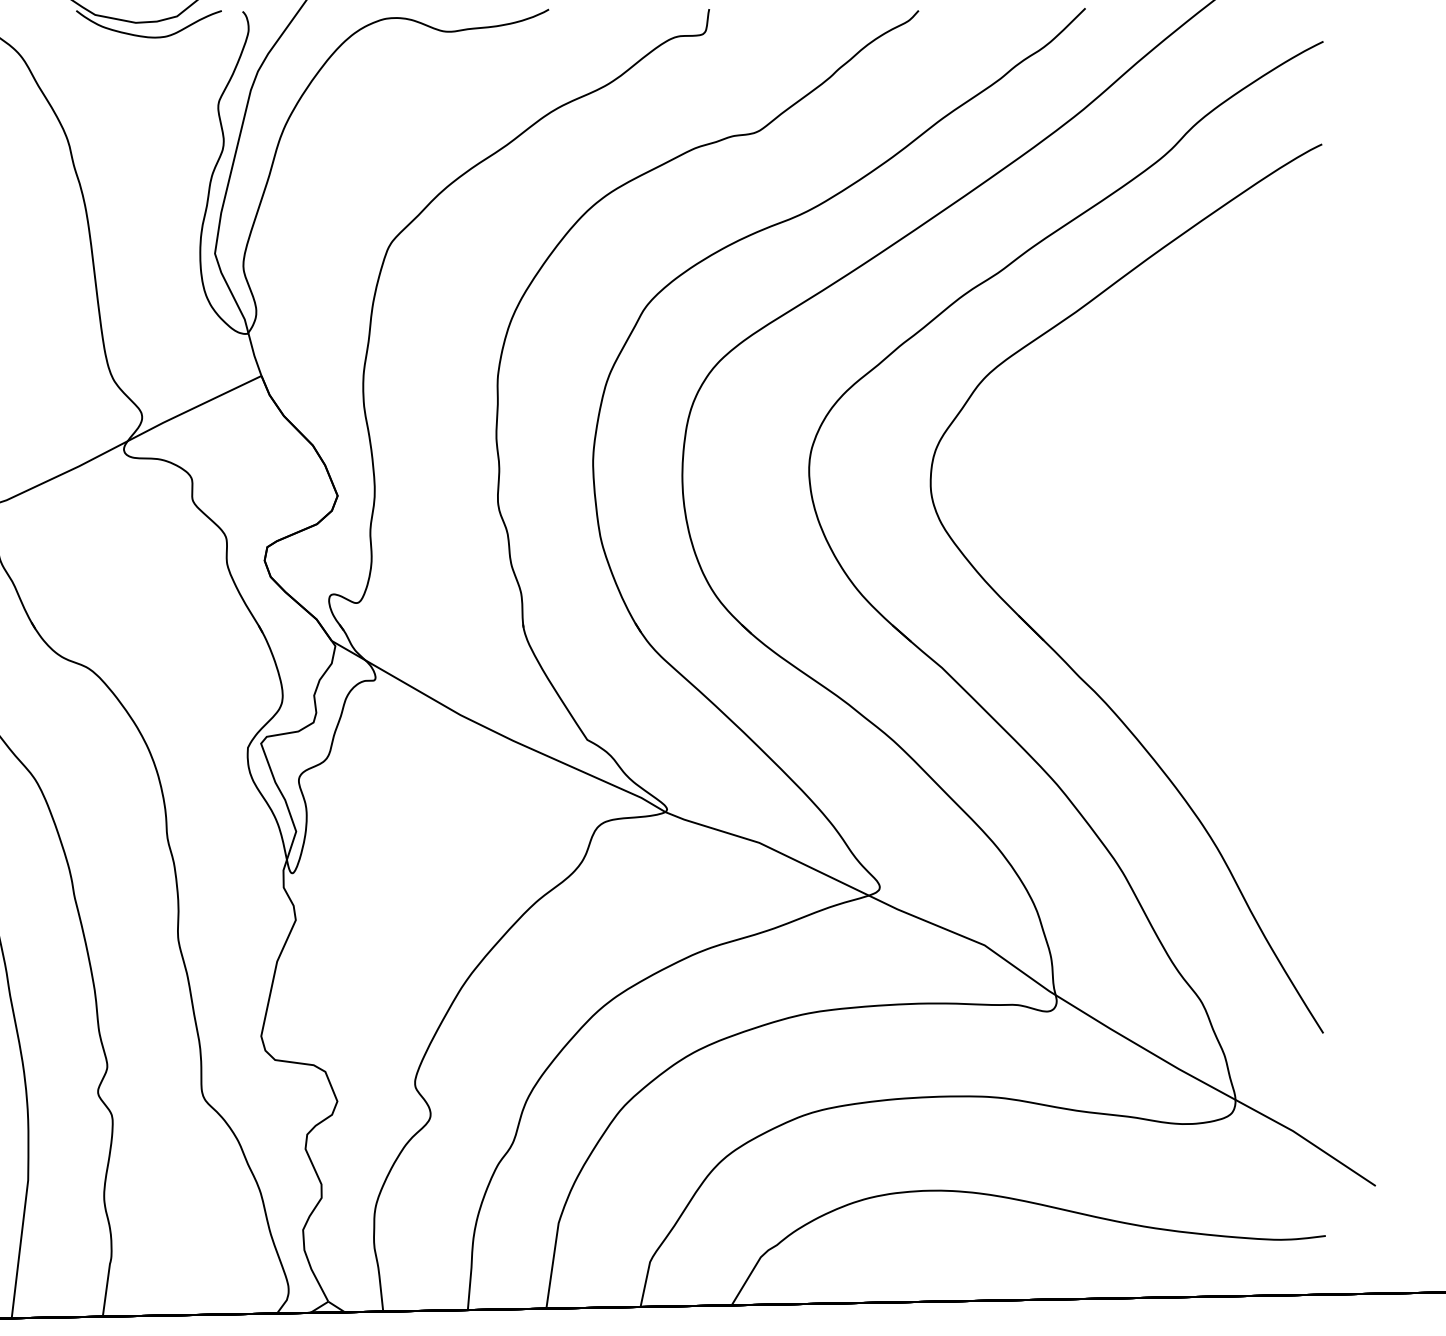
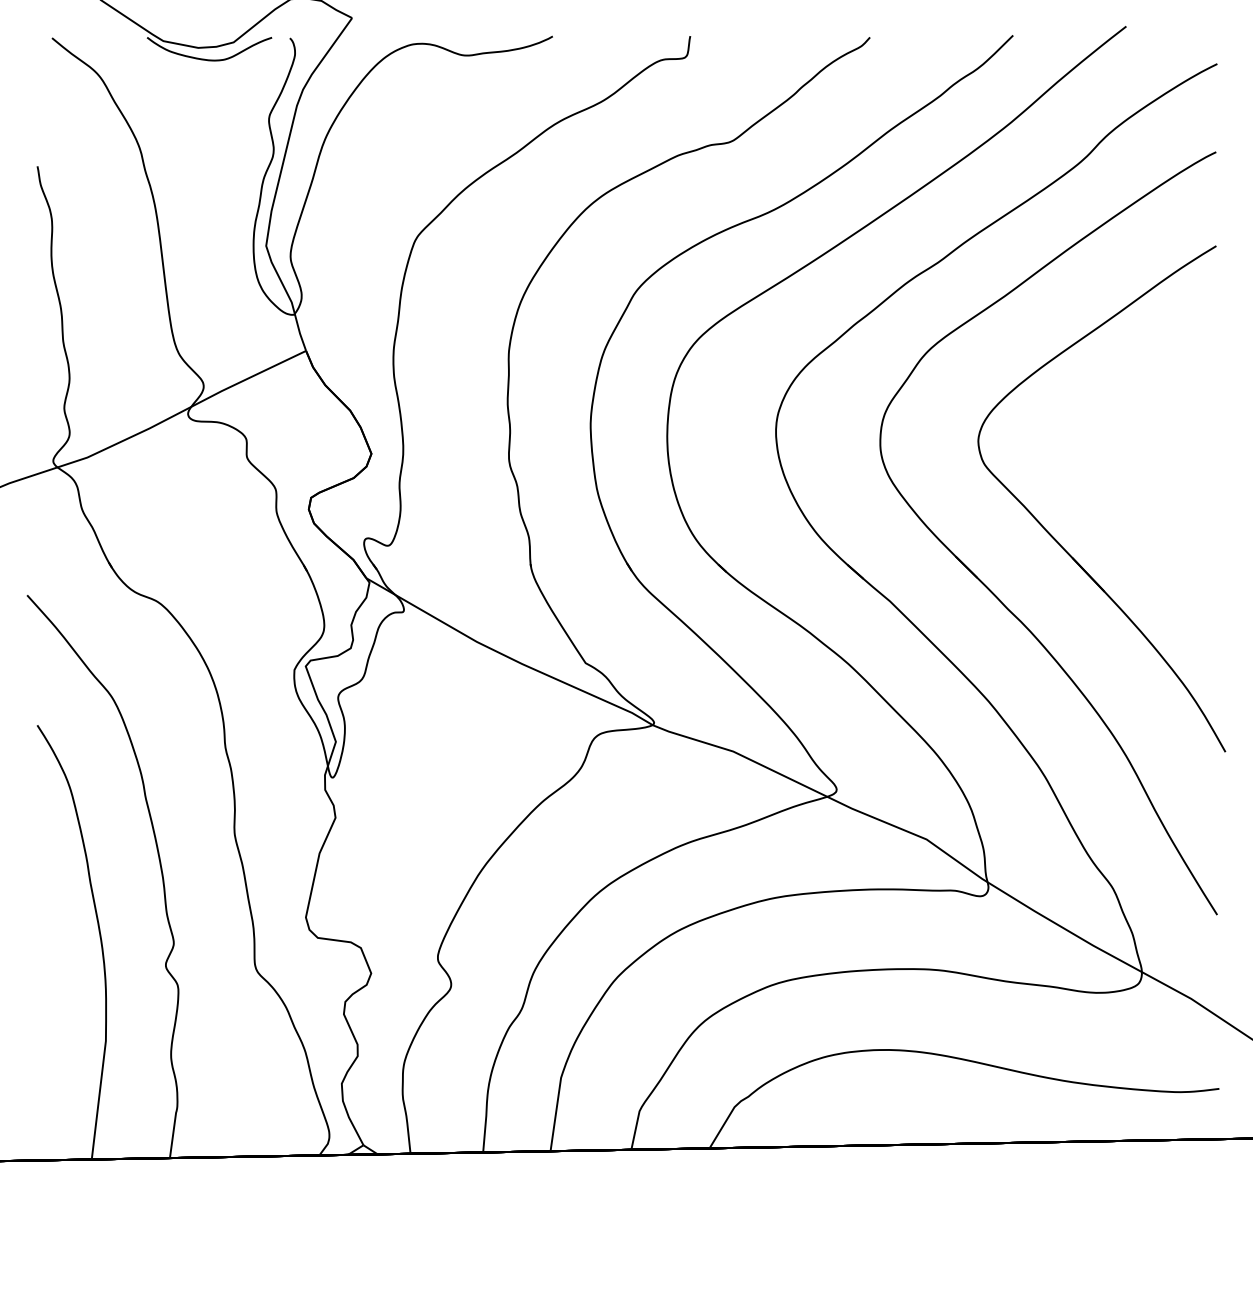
part: (1138, 598) -> (1058, 541), added

